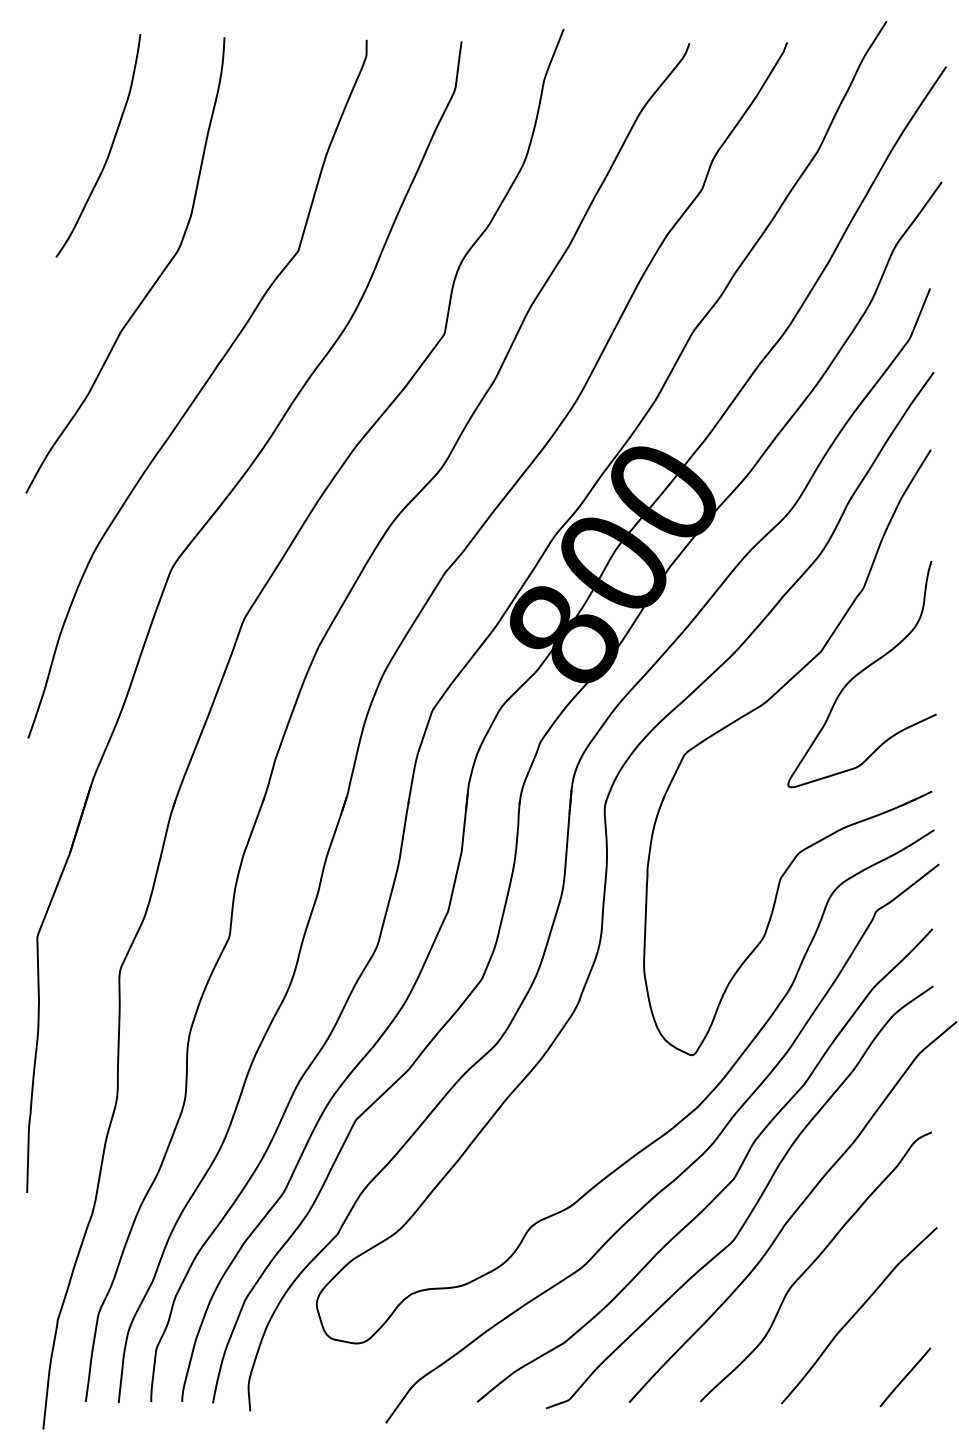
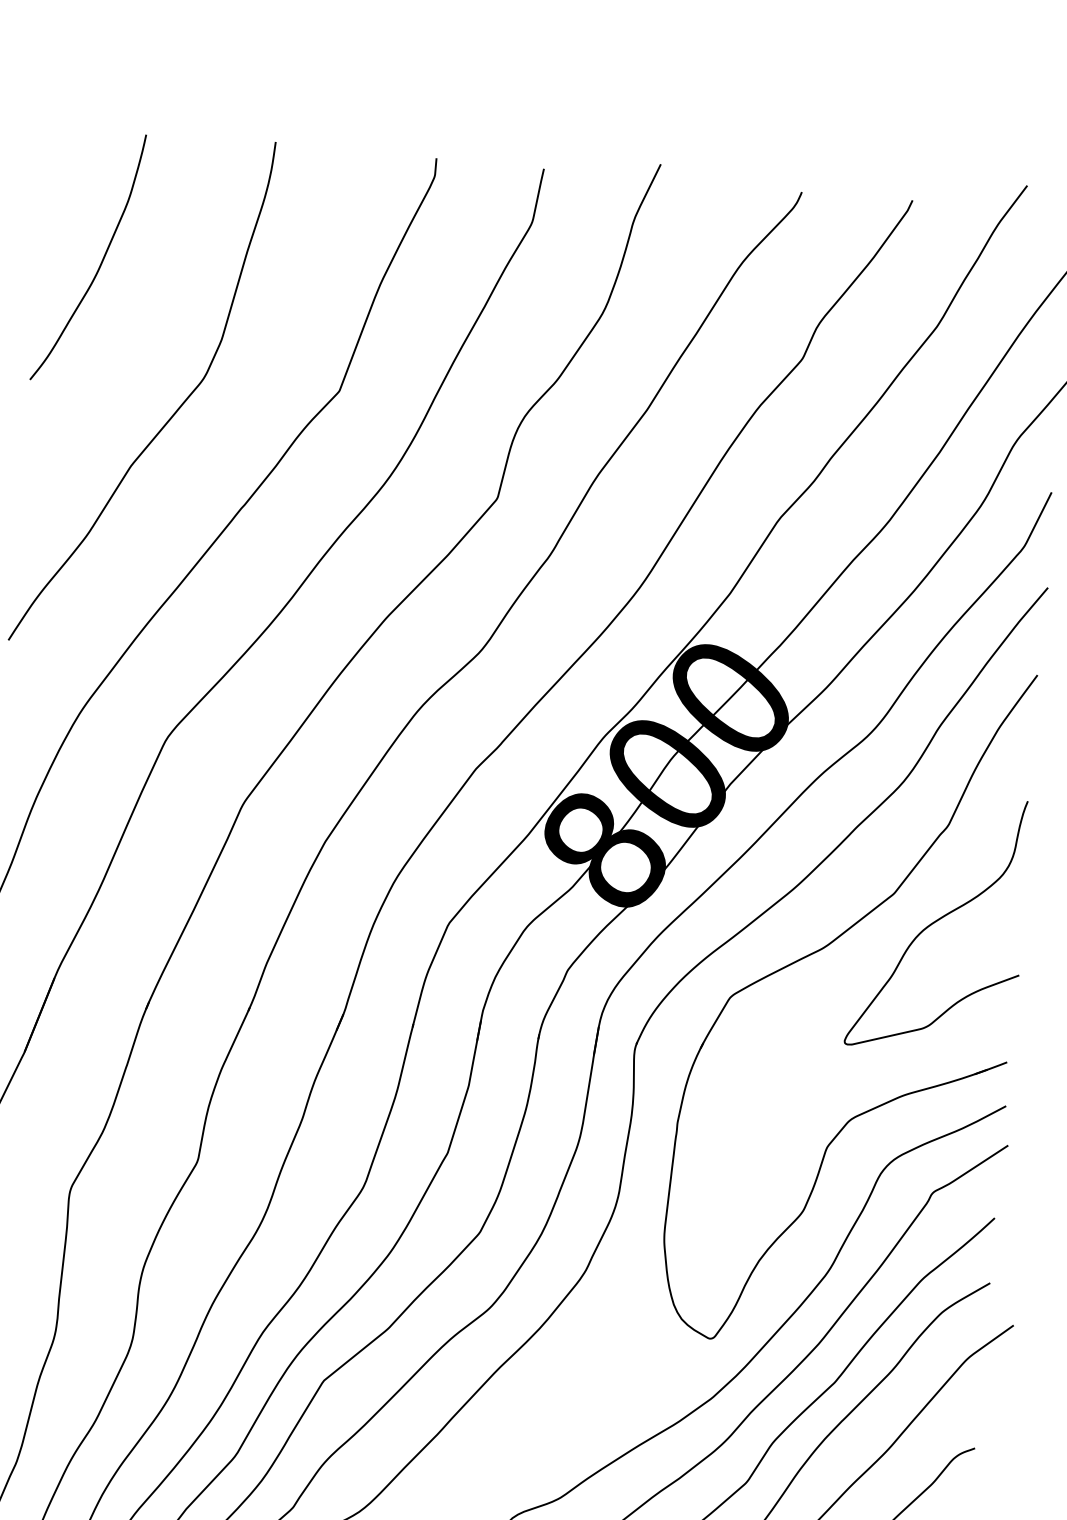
curve: (109, 149) -> (100, 262), moved

